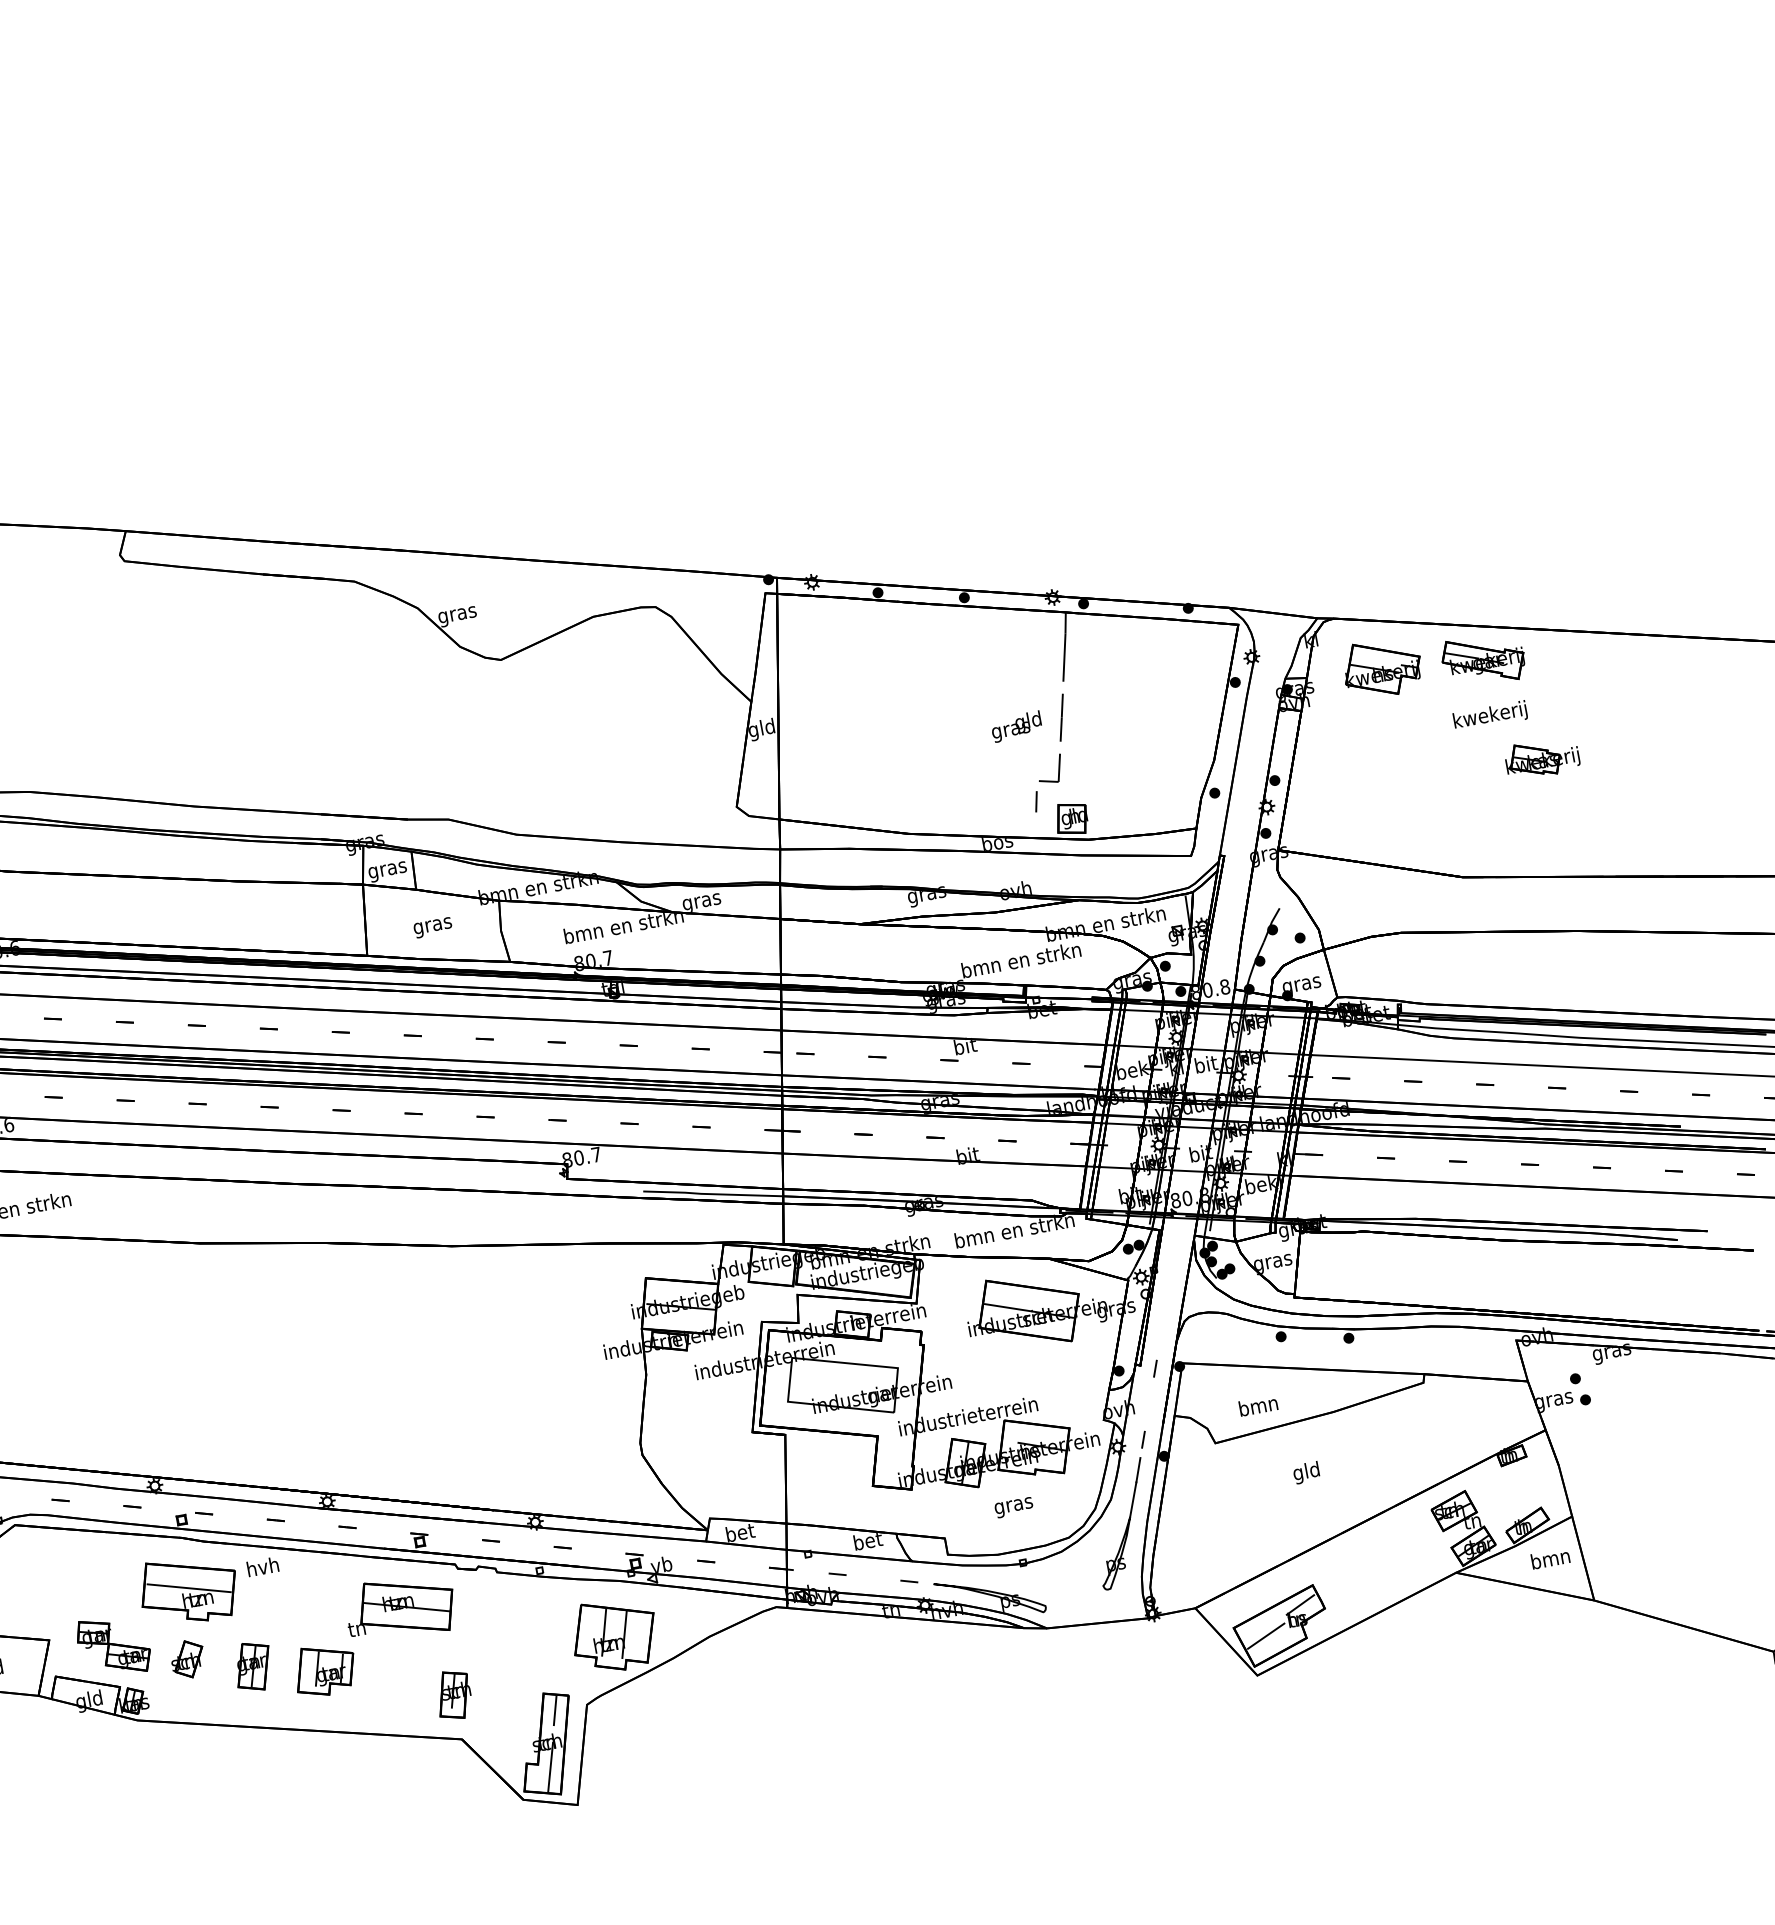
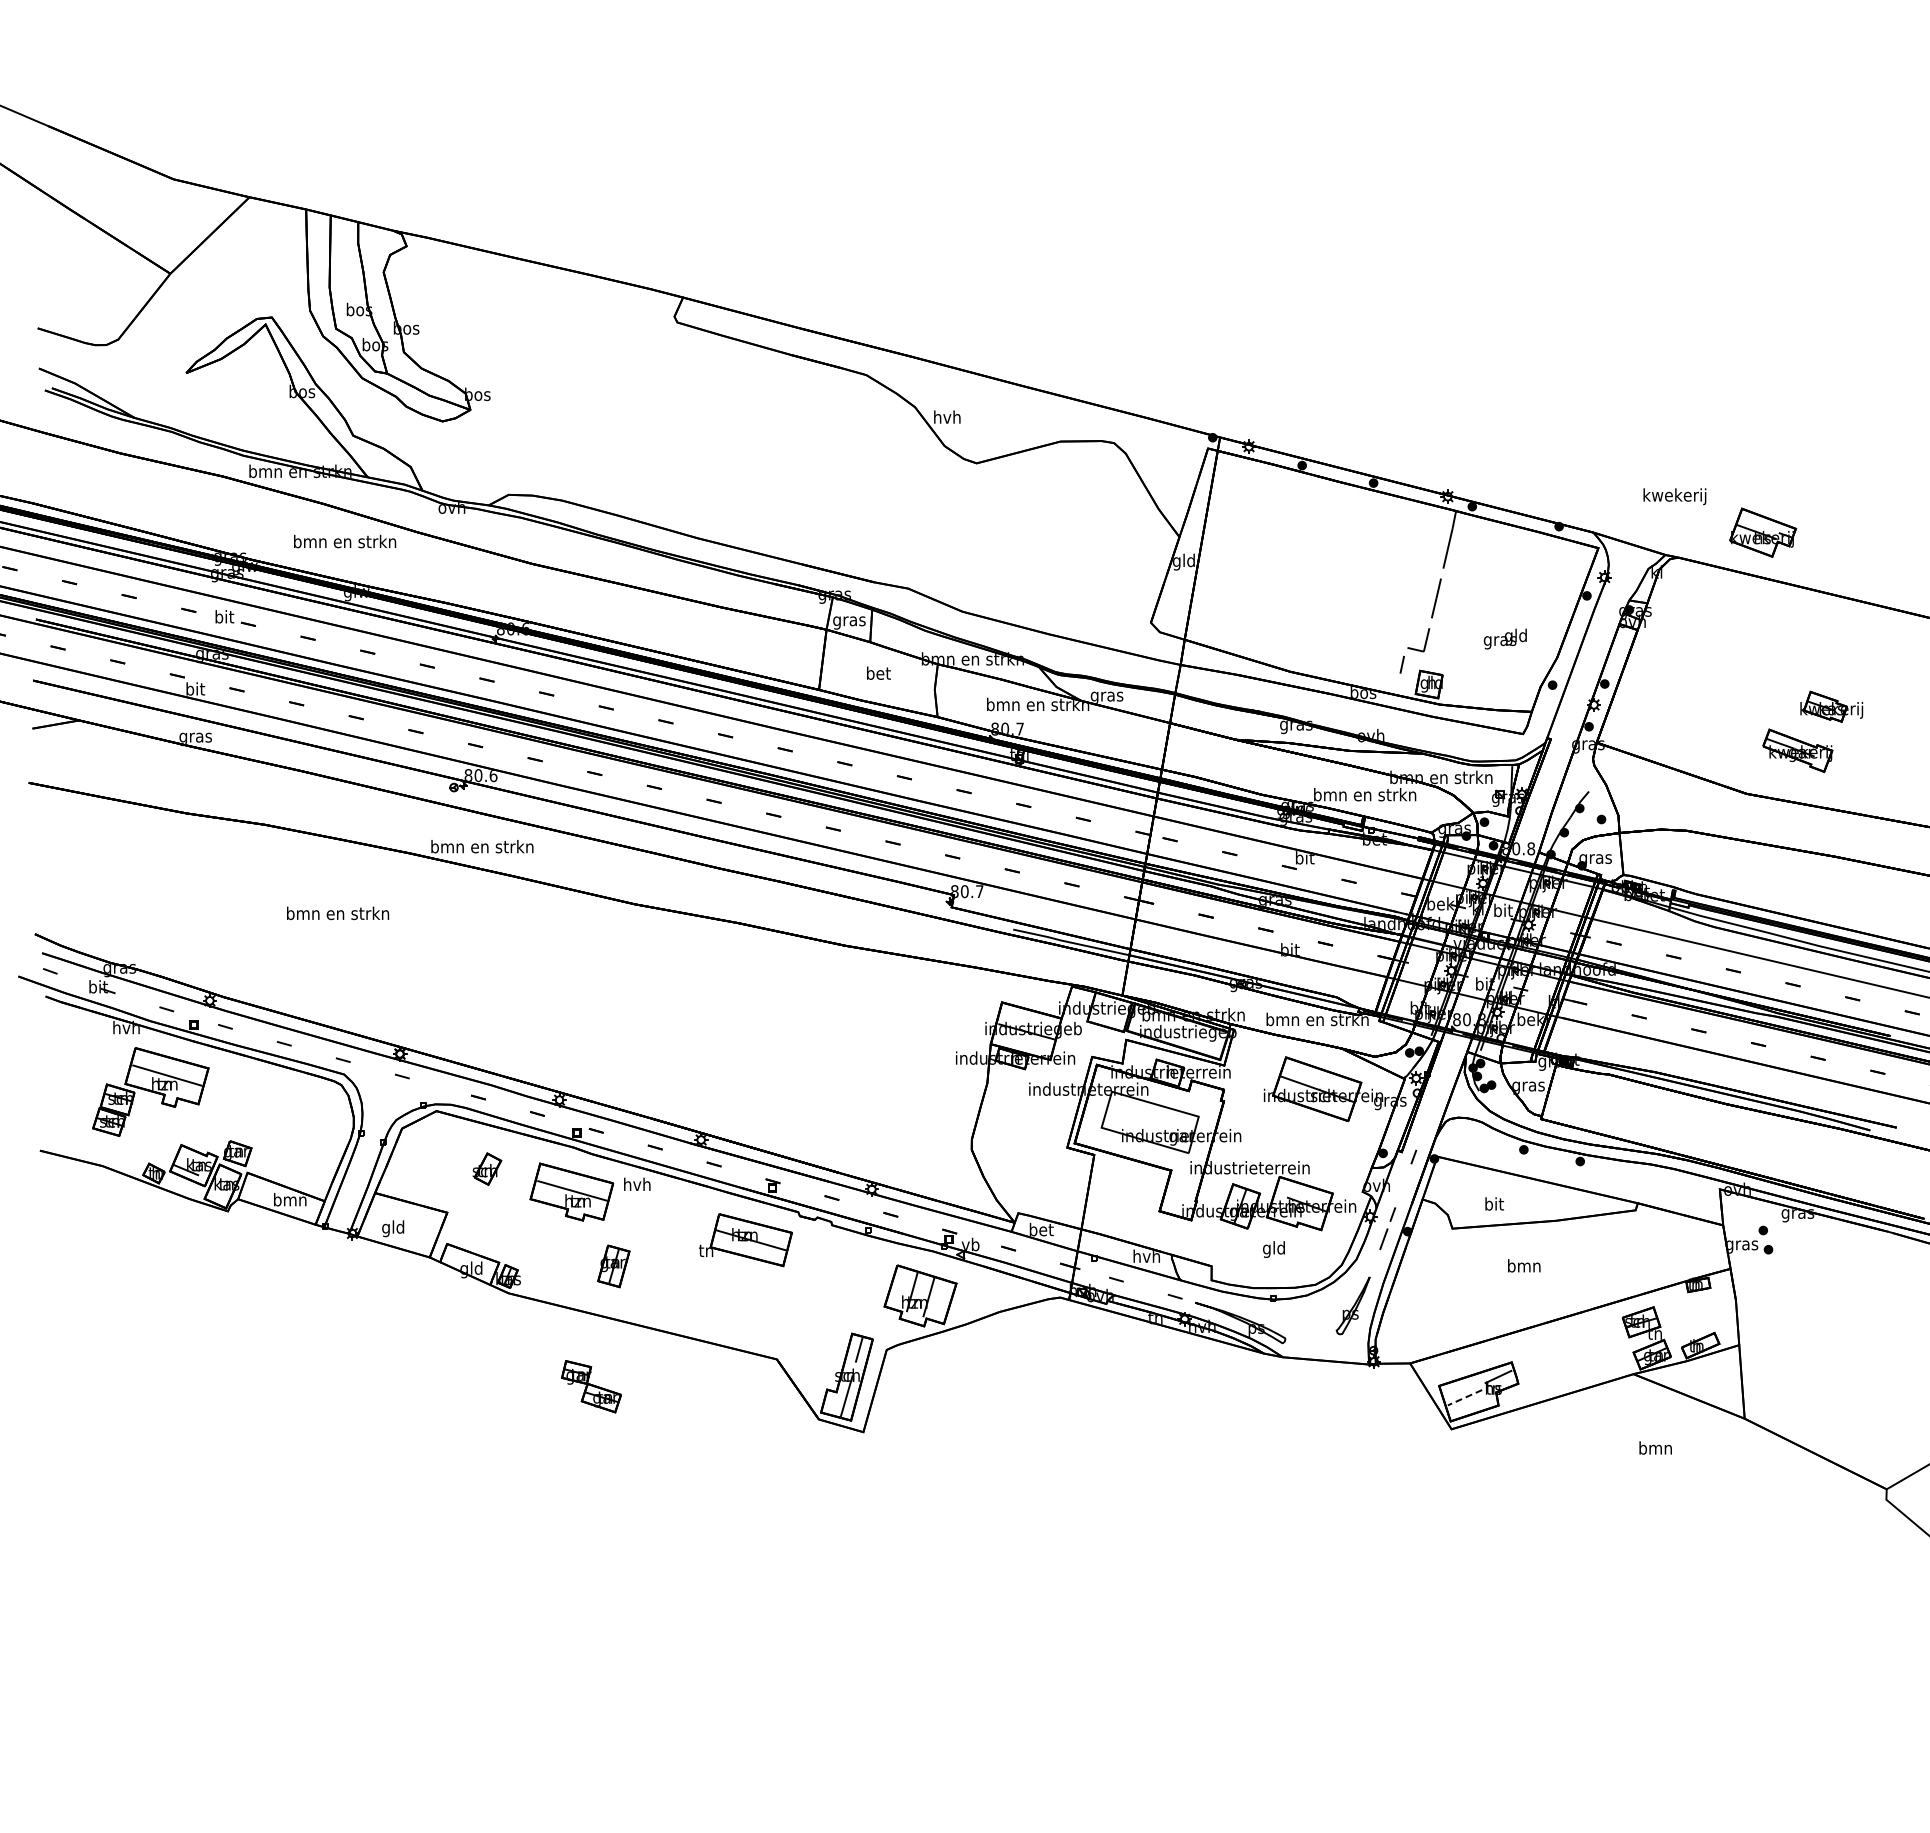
text: (457, 614) -> (947, 418), gras -> hvh
part: (1483, 660) -> (1797, 750), moved
part: (1382, 667) -> (1763, 532), moved
text: (1489, 716) -> (1674, 496), moved
text: (1015, 726) -> (1504, 638), moved
text: (432, 925) -> (878, 674), gras -> bet
text: (1258, 1405) -> (1494, 1203), bmn -> bit
text: (1307, 1472) -> (1524, 1267), gld -> bmn
line: (1132, 1500) -> (1374, 1263), removed
text: (1014, 1505) -> (1274, 1249), gras -> gld
text: (867, 1539) -> (1146, 1255), bet -> hvh
text: (1550, 1558) -> (1655, 1447), moved
line: (1266, 1635) -> (1465, 1397), solid -> dashed
part: (113, 1646) -> (591, 1386), moved
part: (188, 1658) -> (487, 1168), moved
part: (325, 1669) -> (673, 1279), removed
part: (453, 1694) -> (776, 1320), removed

